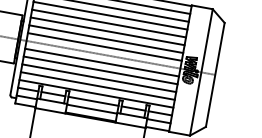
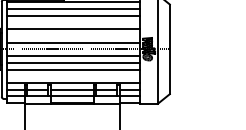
line: (109, 23) -> (73, 22), removed
line: (106, 38) -> (73, 35), removed
line: (97, 86) -> (73, 76), removed

